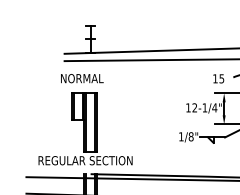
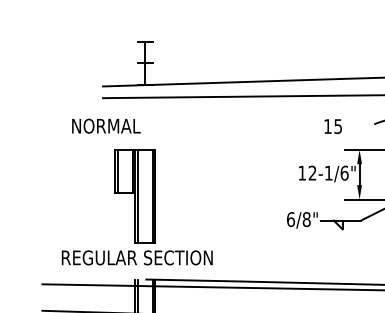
text: (82, 78) -> (106, 126), moved
text: (218, 78) -> (332, 126), moved
text: (214, 107) -> (344, 172), 12-1/4" -> 12-1/6"
text: (181, 136) -> (291, 219), 1/8" -> 6/8"

